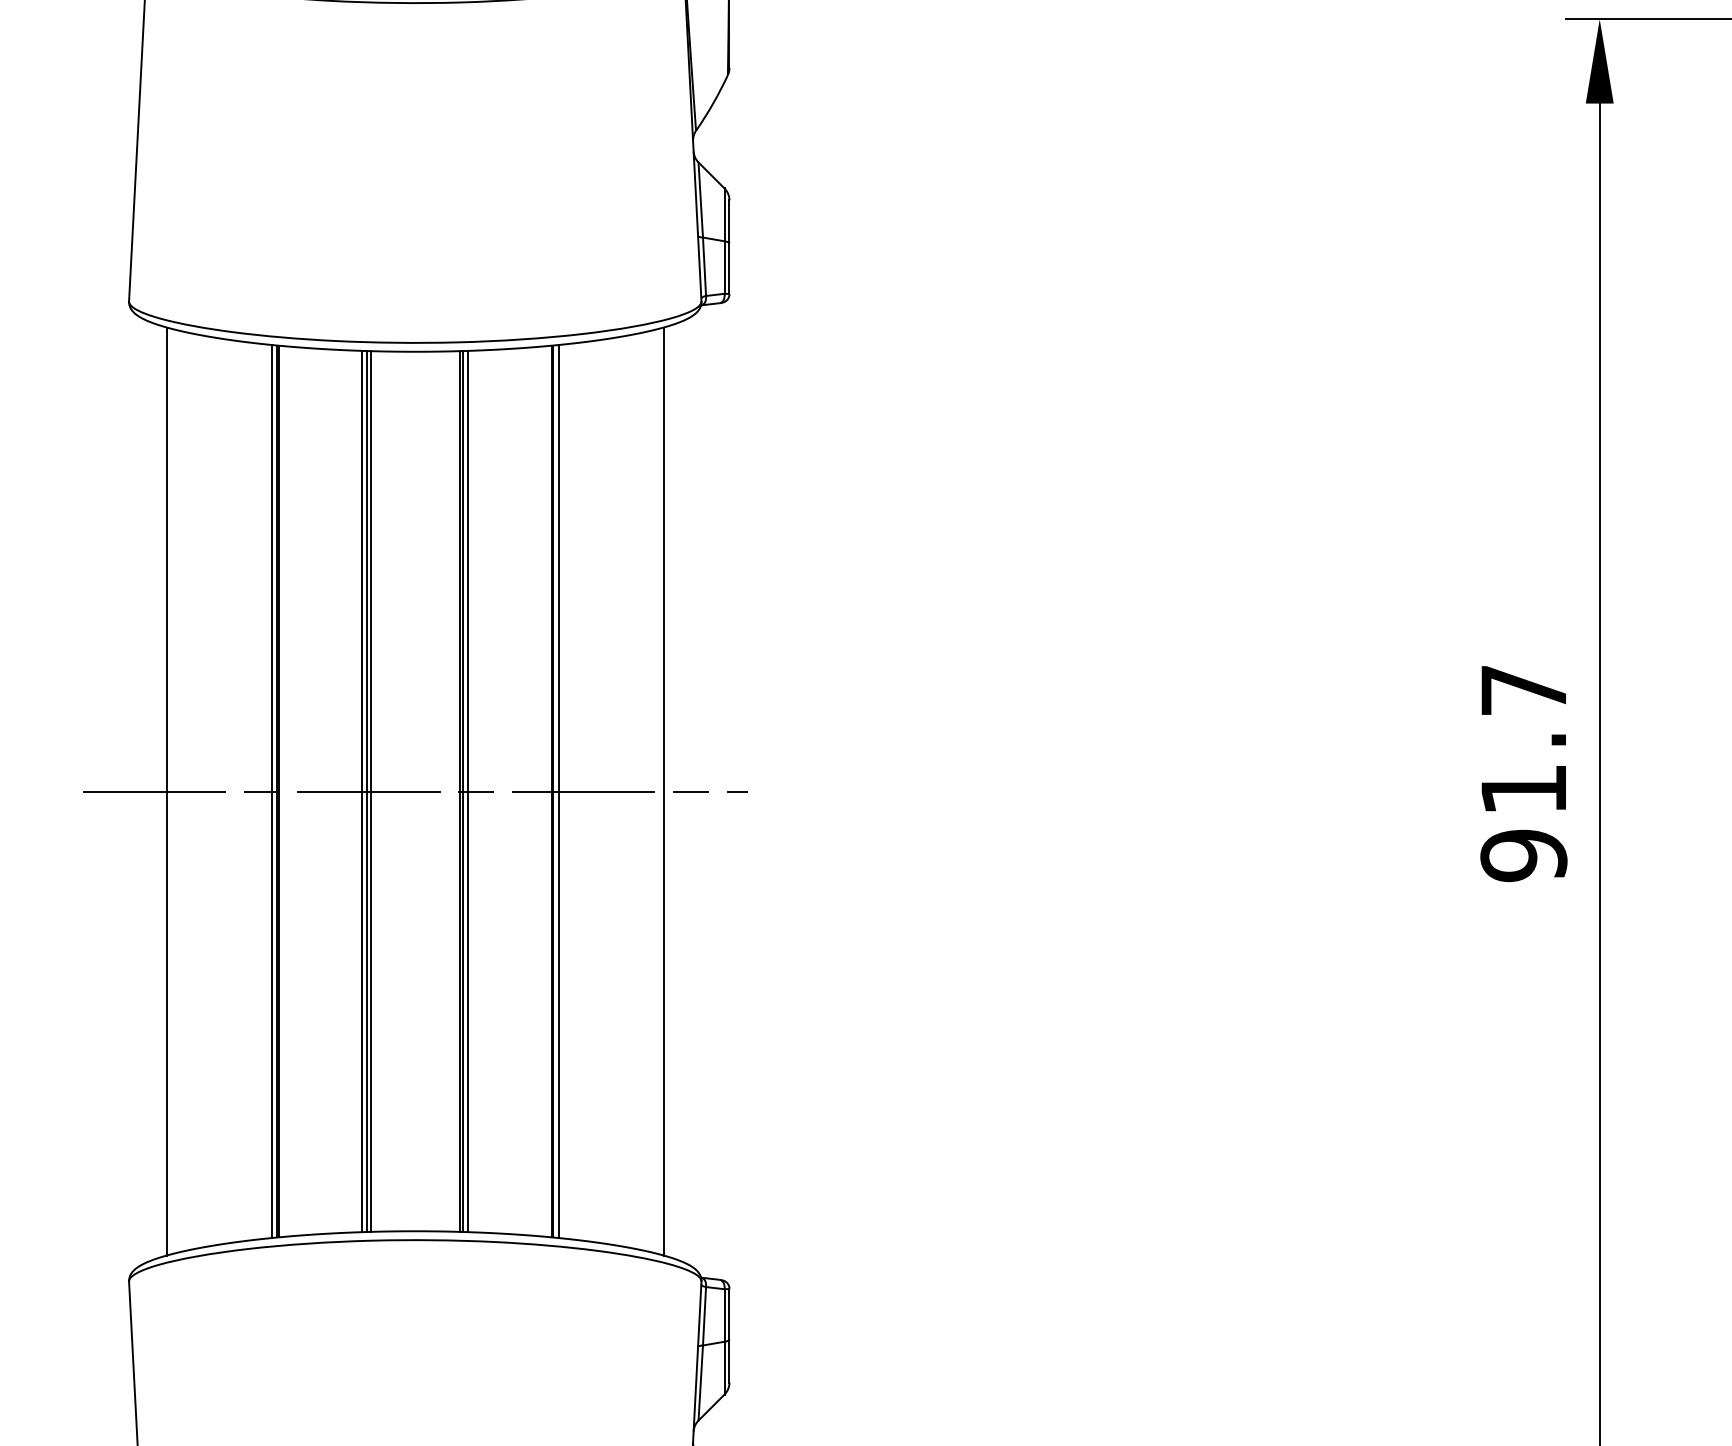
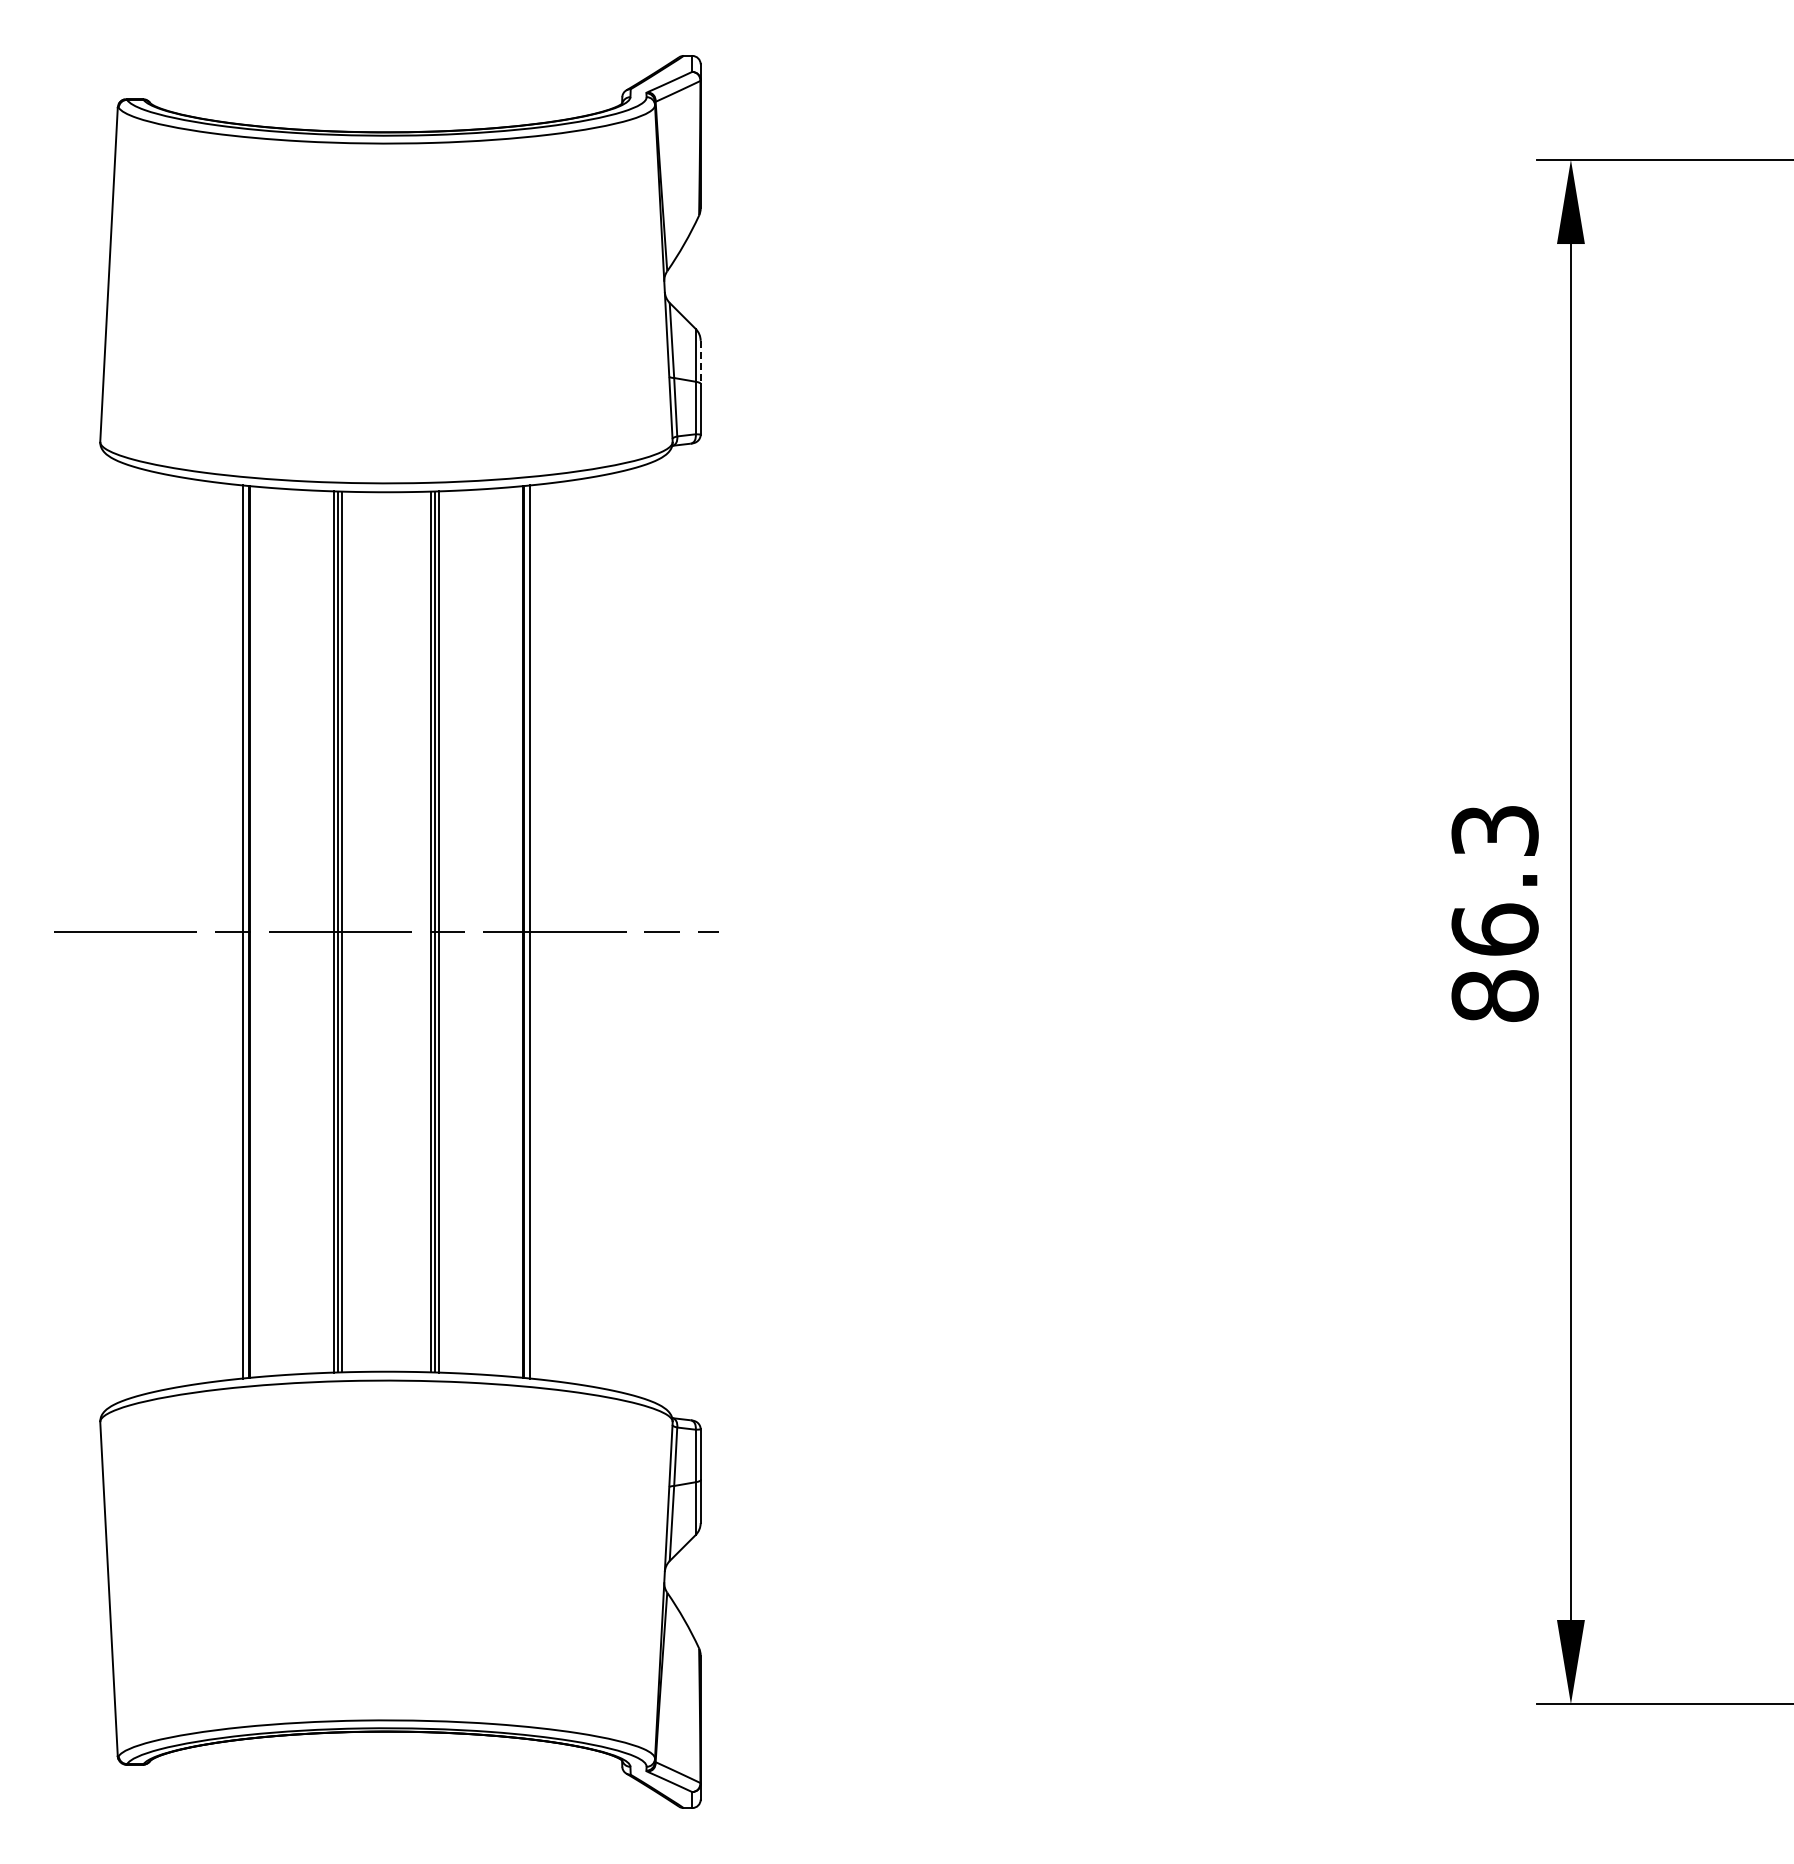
line: (729, 222) -> (700, 362), solid -> dashed
text: (1523, 774) -> (1494, 914), 91.7 -> 86.3
line: (166, 791) -> (137, 931), removed
line: (663, 791) -> (634, 931), removed

